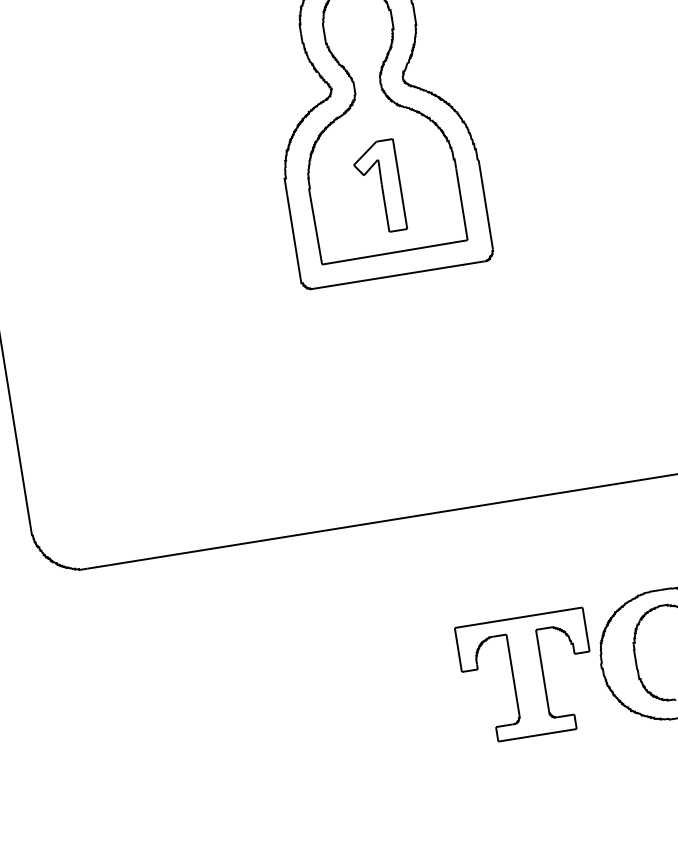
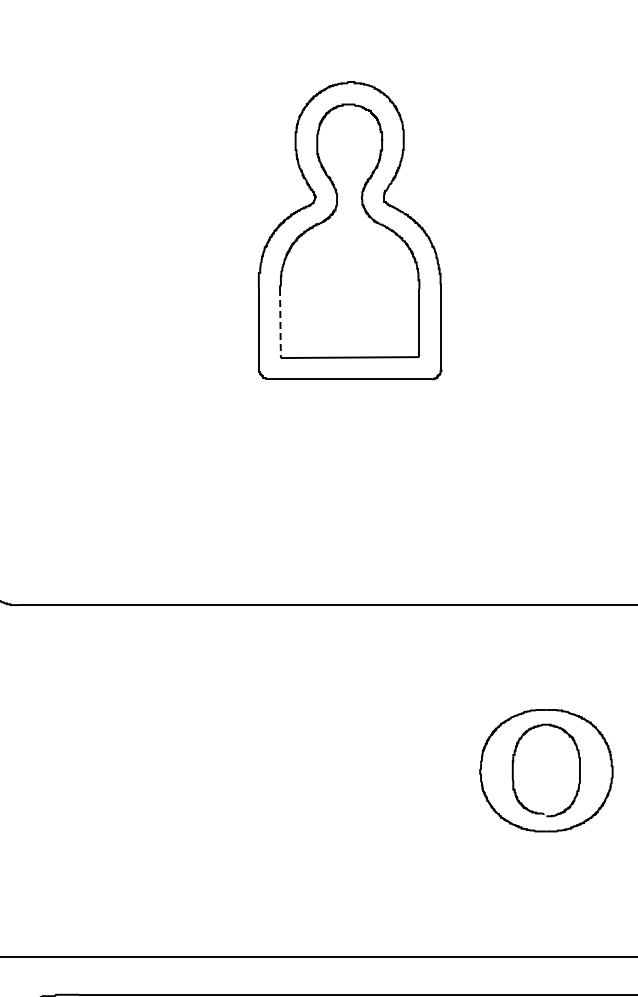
part: (378, 187) -> (344, 294), removed
line: (315, 228) -> (280, 323), solid -> dashed
part: (527, 676) -> (410, 770), removed

